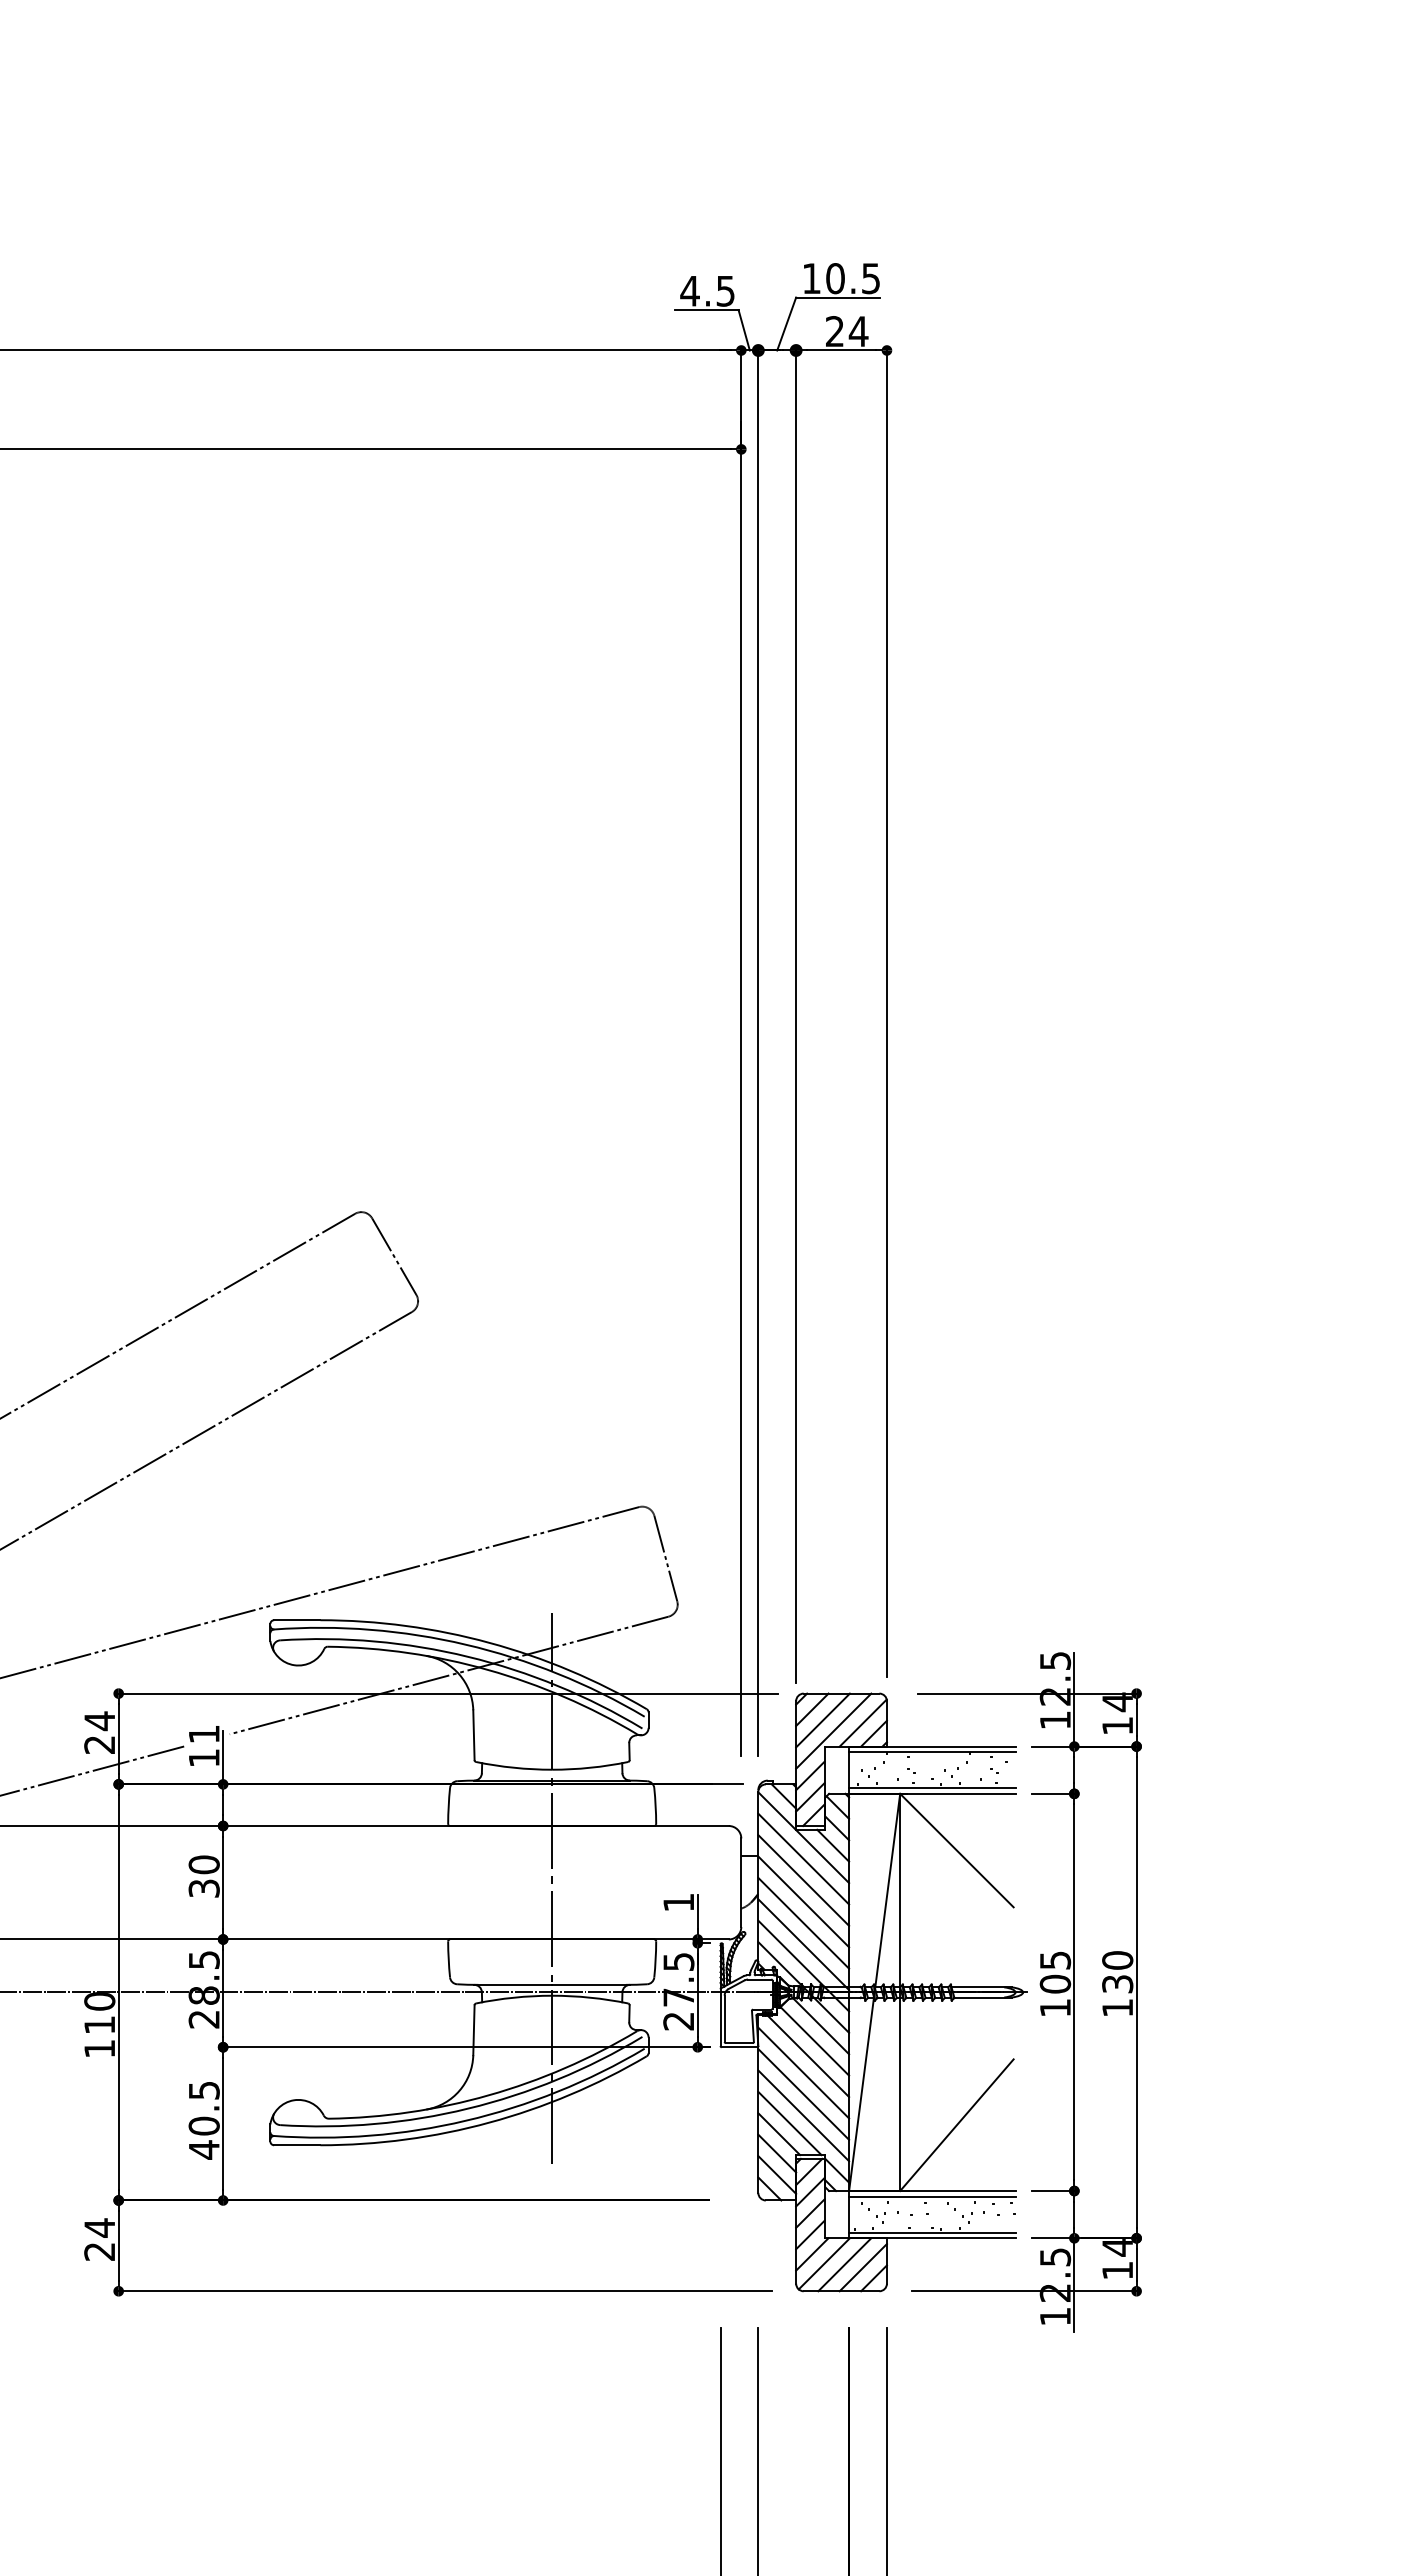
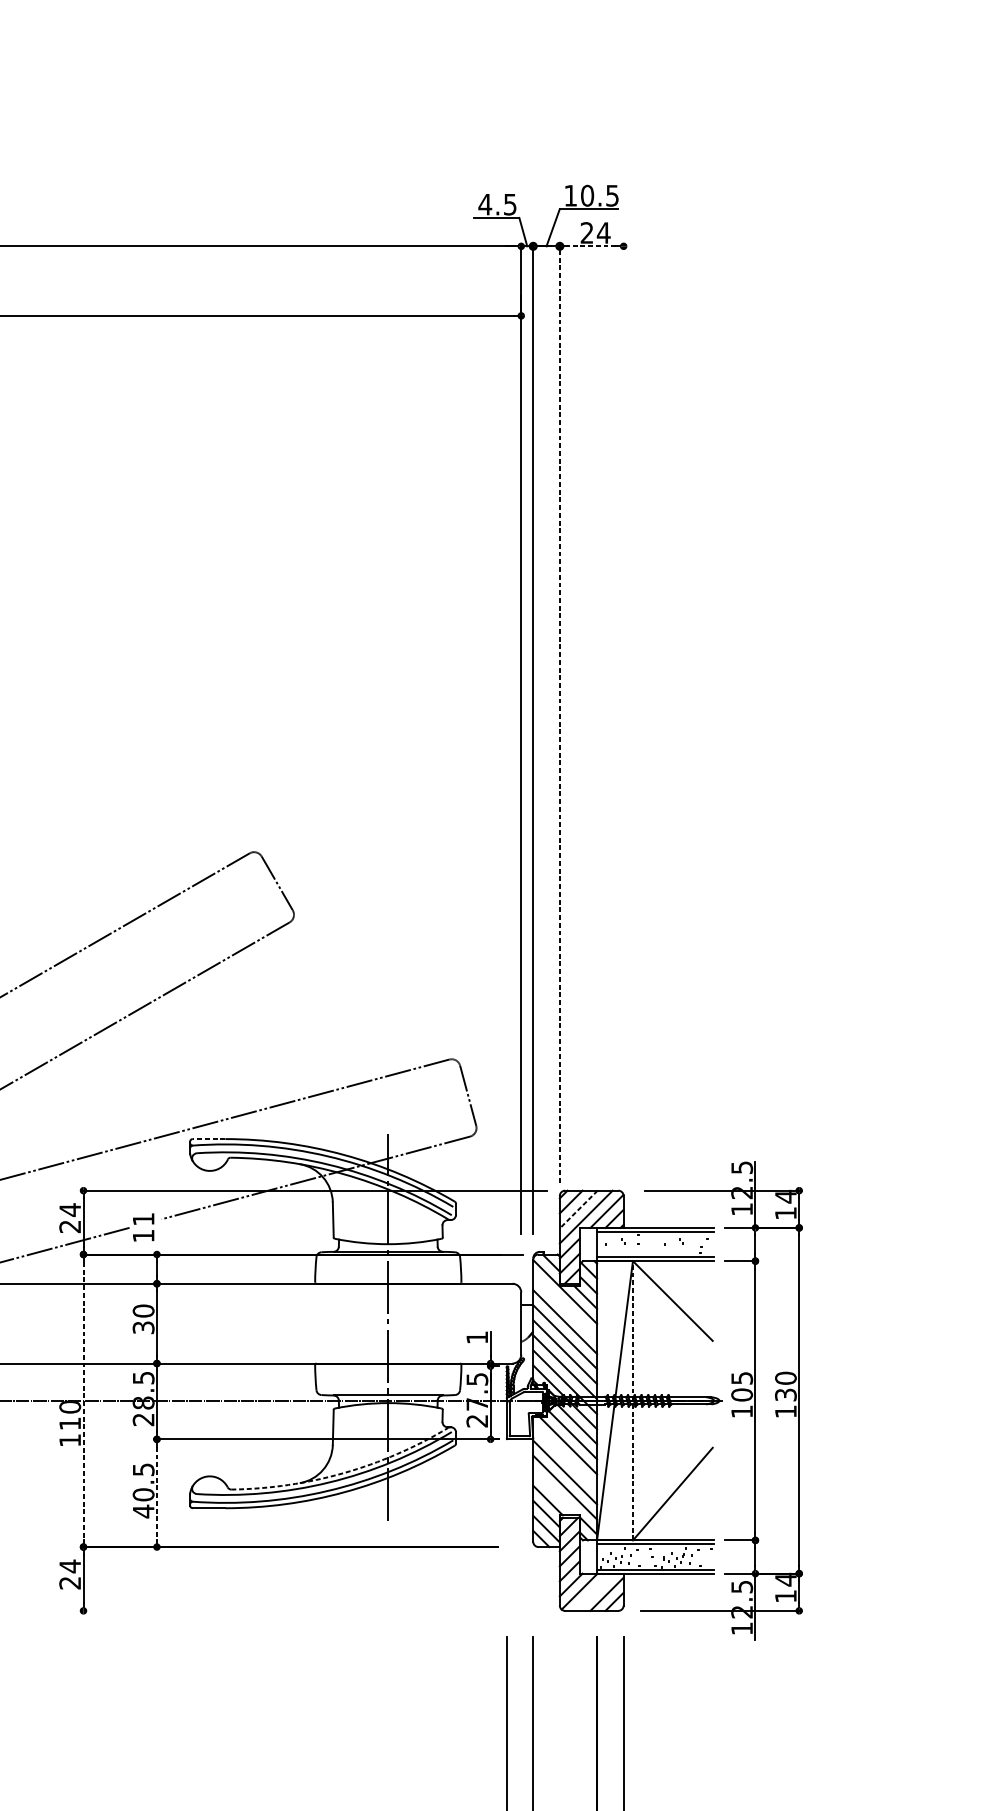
line: (841, 350) -> (591, 246), solid -> dashed
line: (886, 1011) -> (623, 711), removed
line: (796, 1014) -> (560, 713), solid -> dashed
line: (296, 1620) -> (208, 1139), solid -> dashed
line: (822, 1720) -> (578, 1209), solid -> dashed
line: (223, 1757) -> (157, 1235), removed
line: (803, 1858) -> (564, 1306), removed
line: (118, 1992) -> (83, 1400), solid -> dashed
line: (900, 1992) -> (633, 1400), solid -> dashed
line: (803, 2072) -> (564, 1457), removed
arc: (488, 2095) -> (343, 1473), solid -> dashed
line: (789, 2123) -> (555, 1492), removed
line: (223, 2124) -> (157, 1493), solid -> dashed
line: (844, 2264) -> (593, 1592), removed
line: (443, 2291) -> (311, 1611), removed

